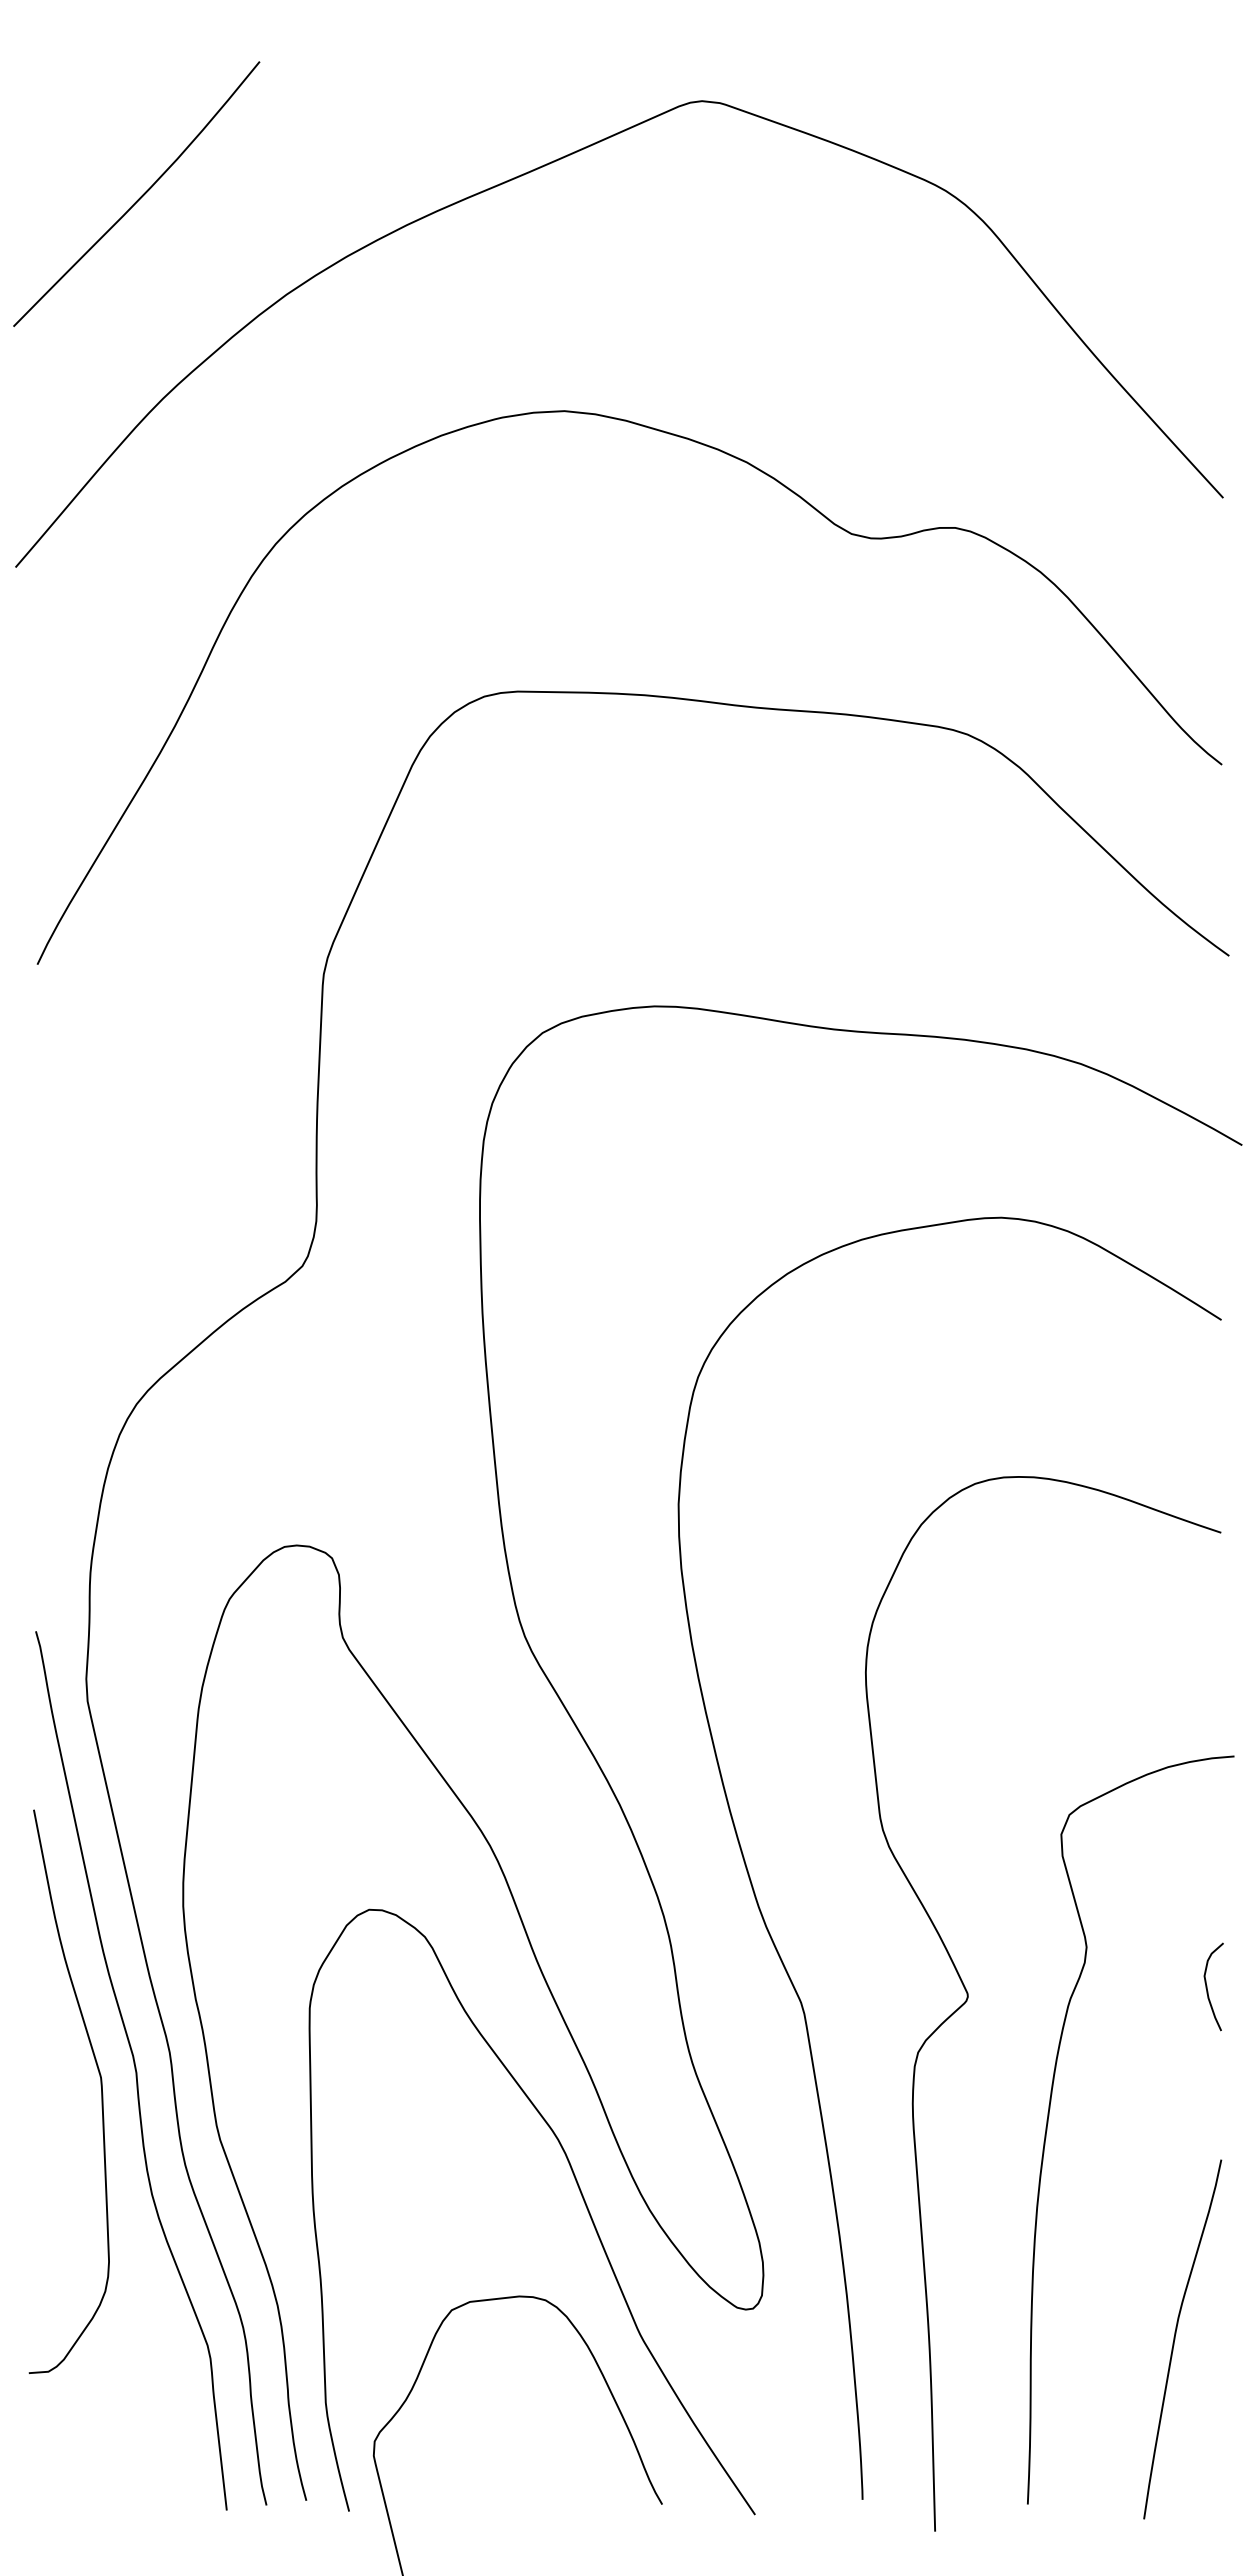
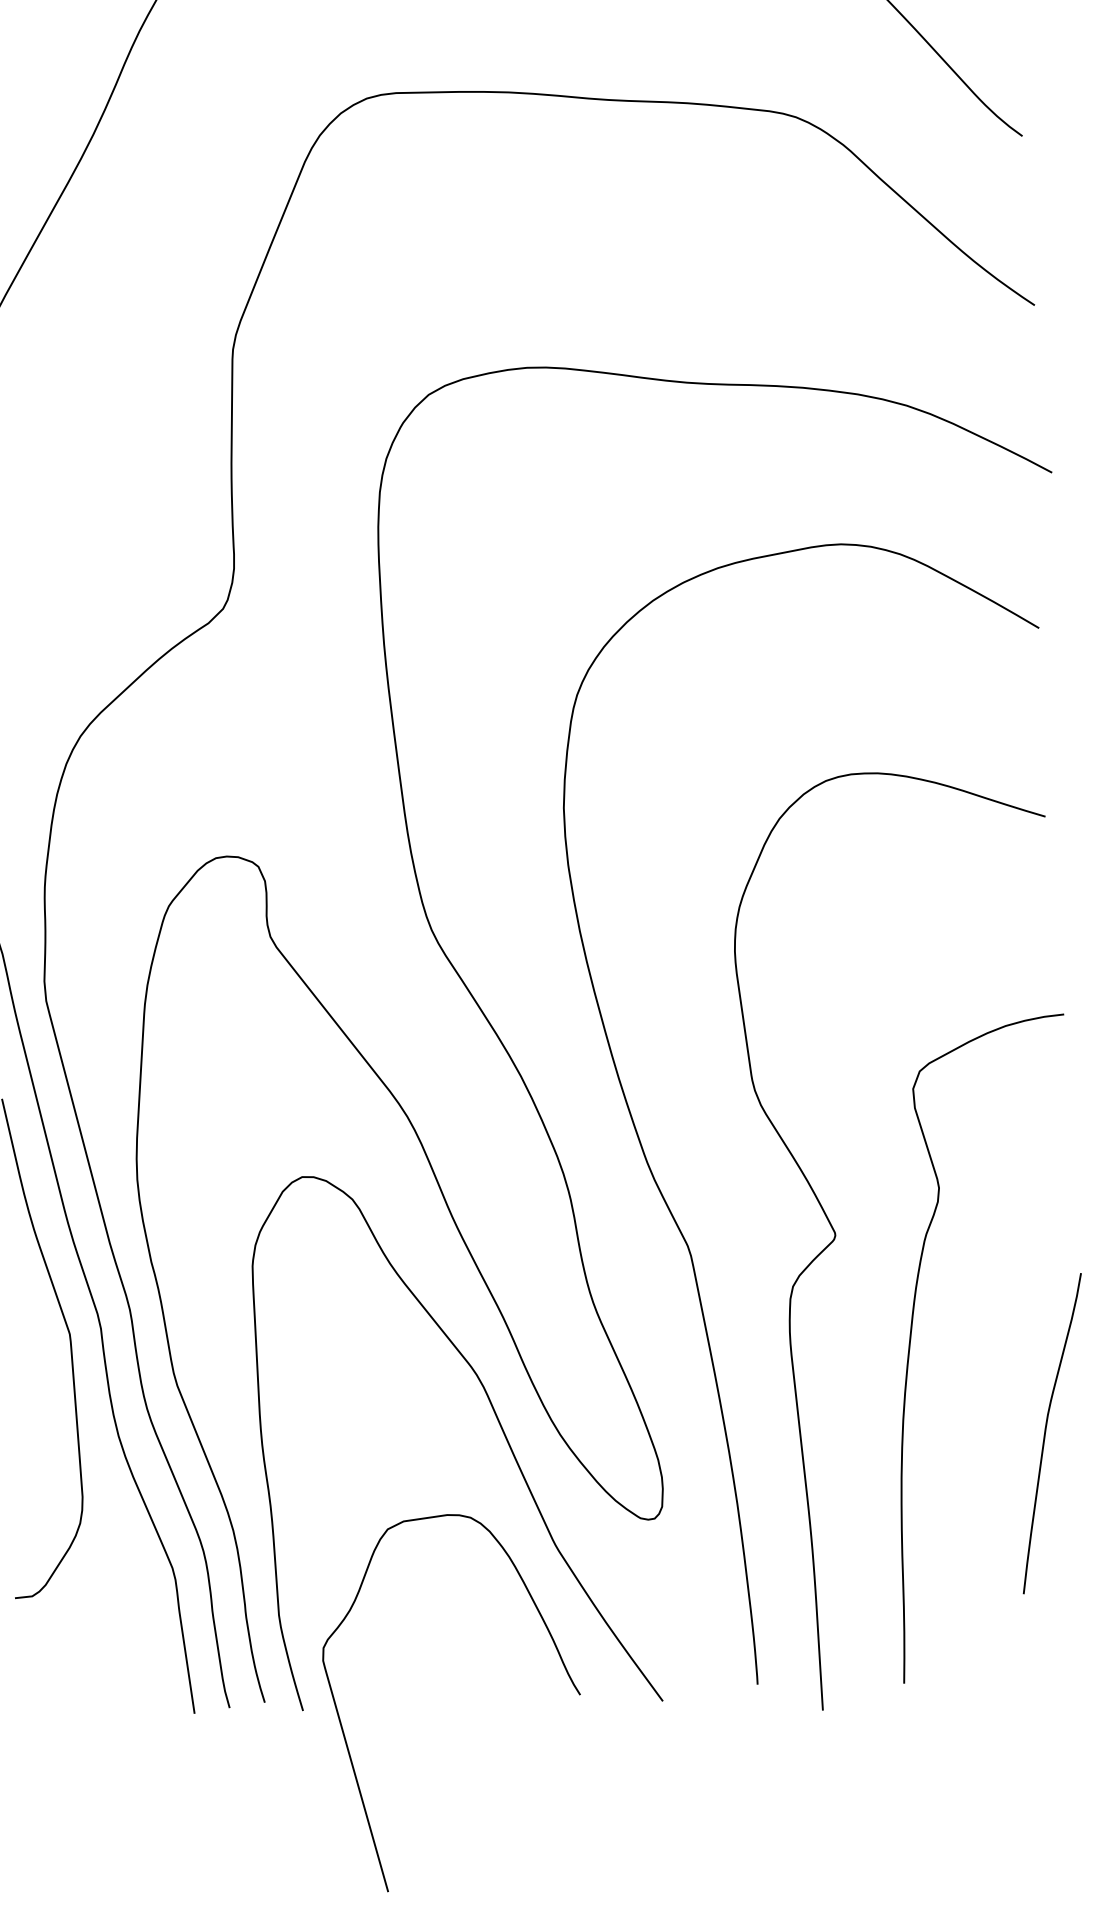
curve: (1207, 1986) -> (1047, 1219), removed
curve: (1175, 2339) -> (1045, 1433), moved

